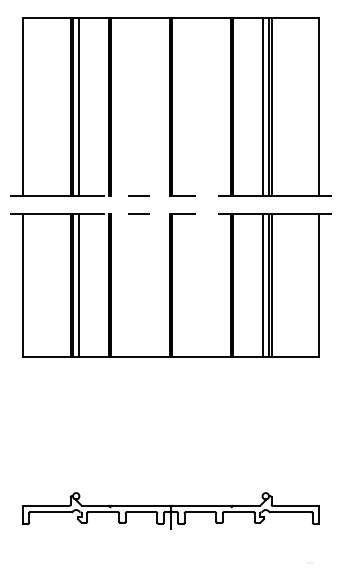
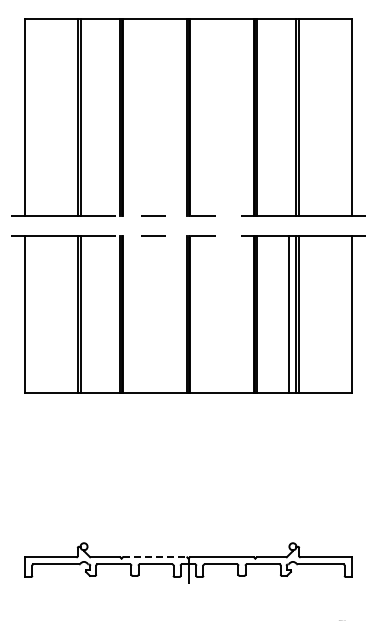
line: (79, 106) -> (87, 117), removed
line: (262, 106) -> (289, 117), removed
line: (79, 284) -> (87, 313), removed
line: (141, 506) -> (155, 557), solid -> dashed

